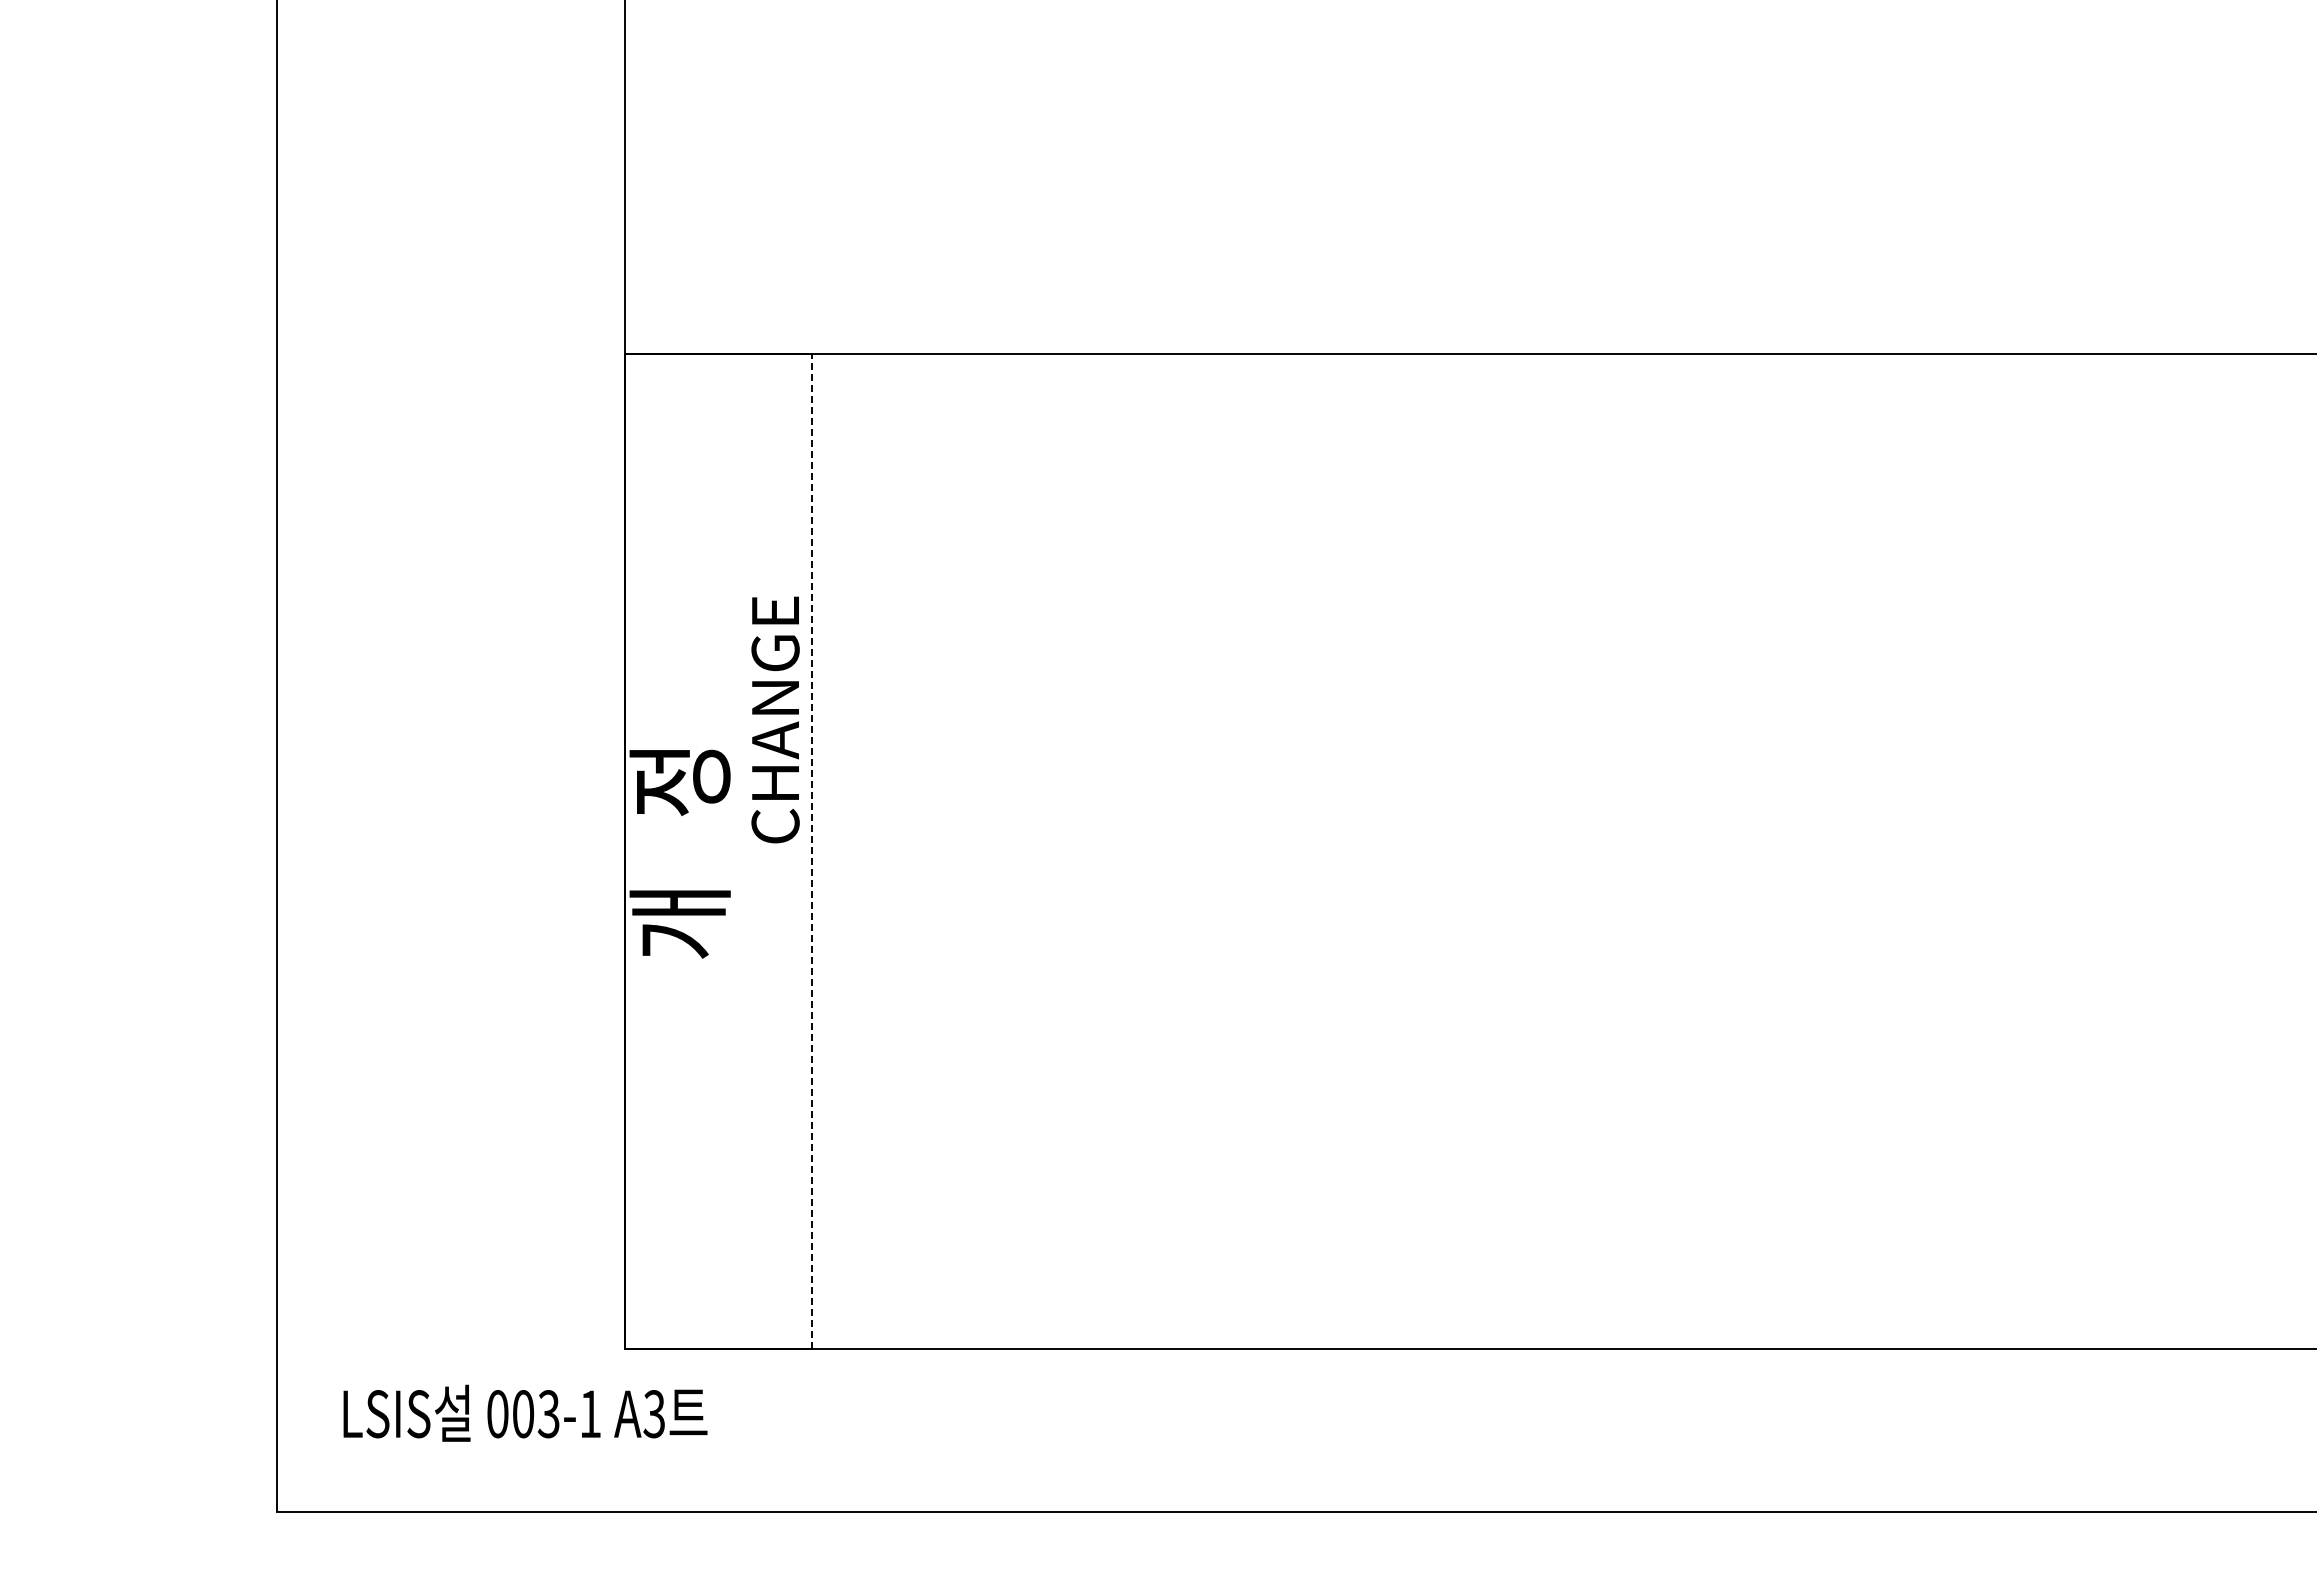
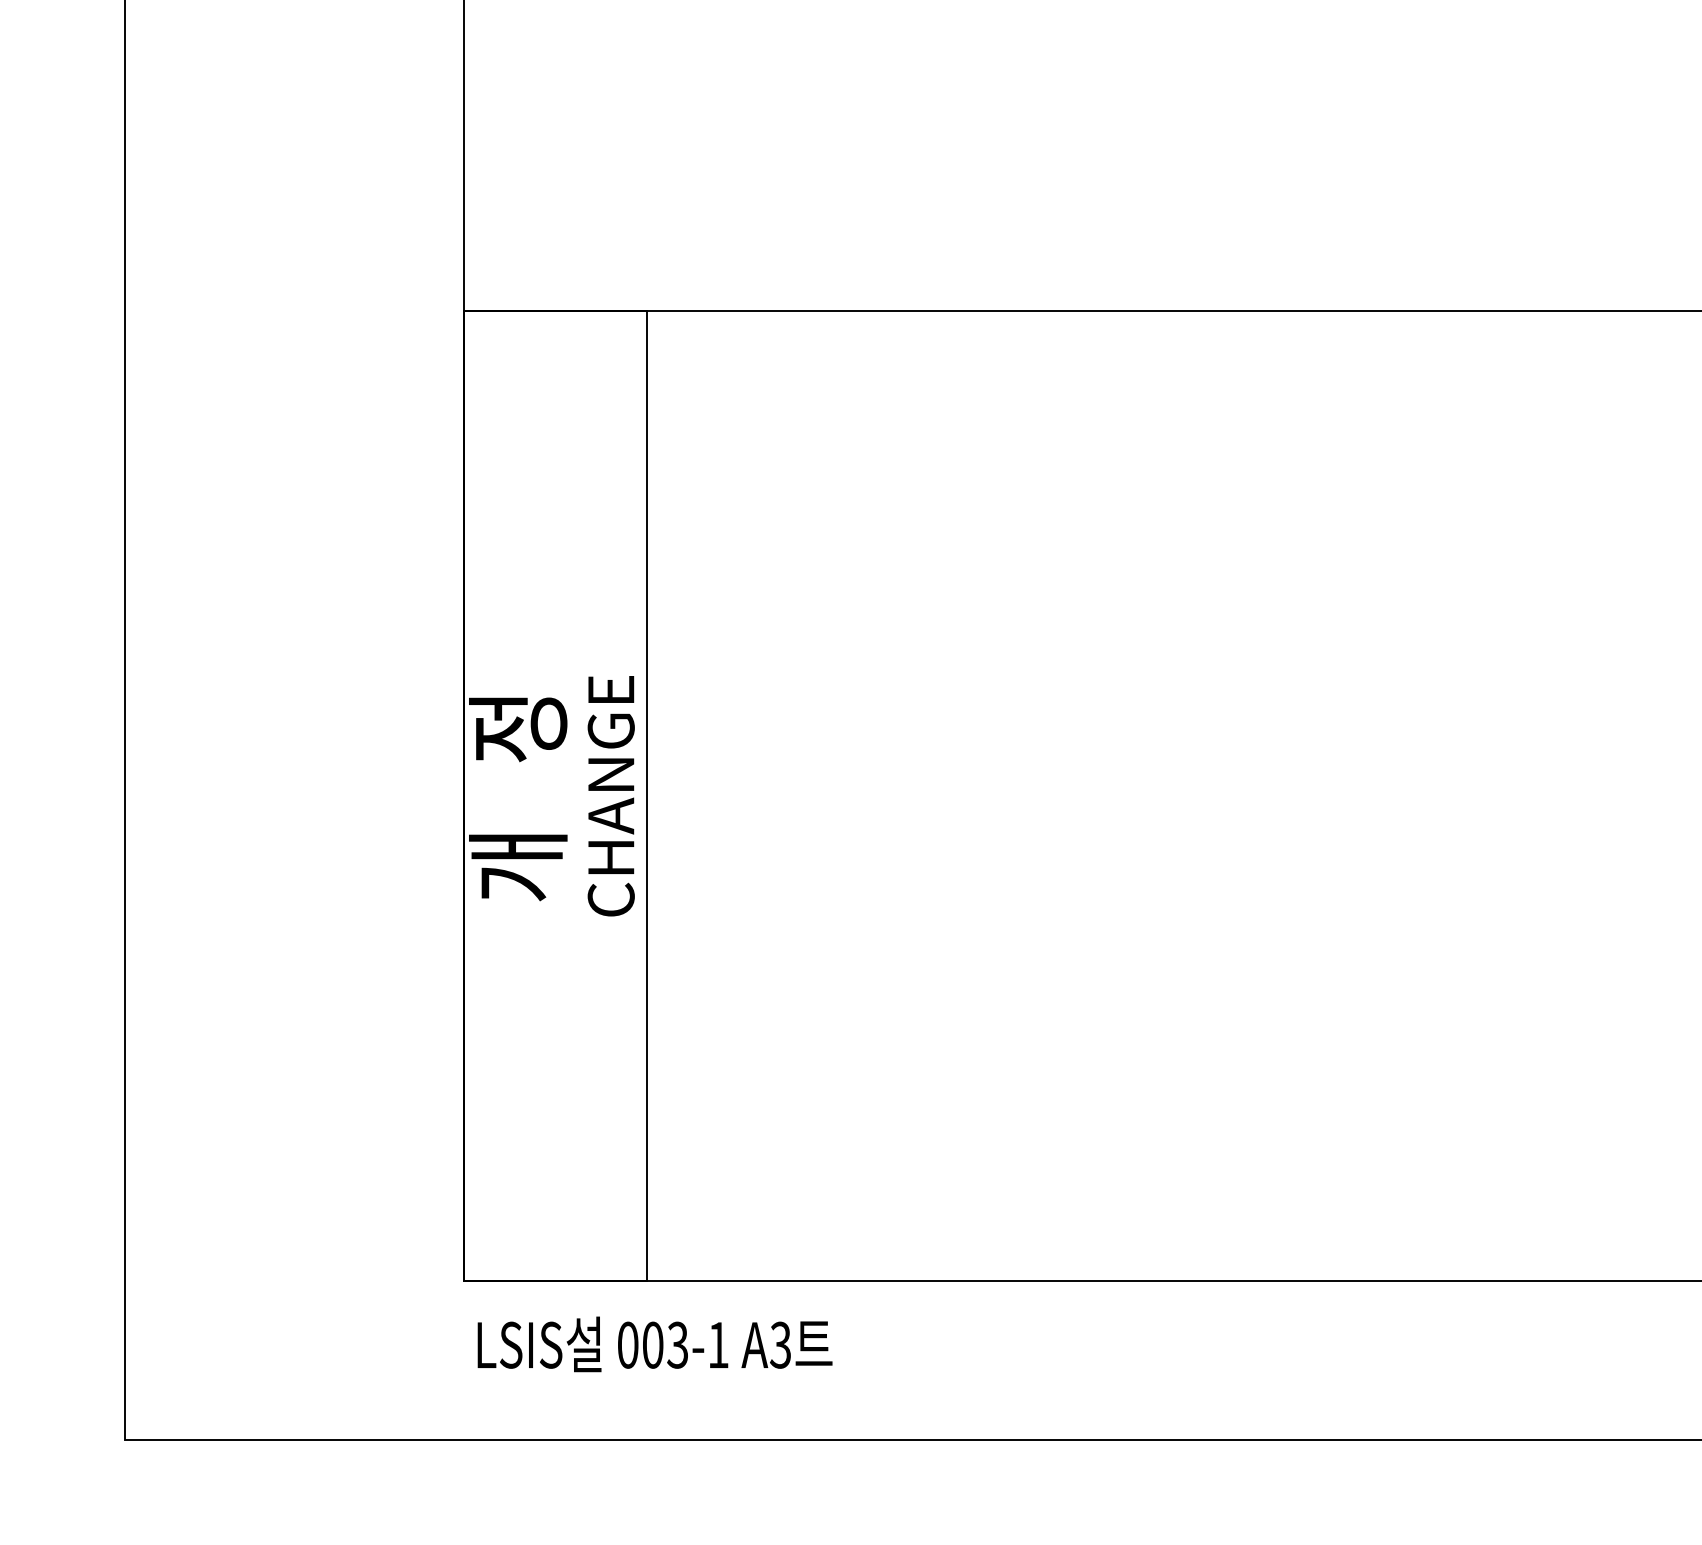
text: (775, 719) -> (611, 795), moved
line: (811, 850) -> (646, 795), dashed -> solid
text: (525, 1412) -> (655, 1343), moved

